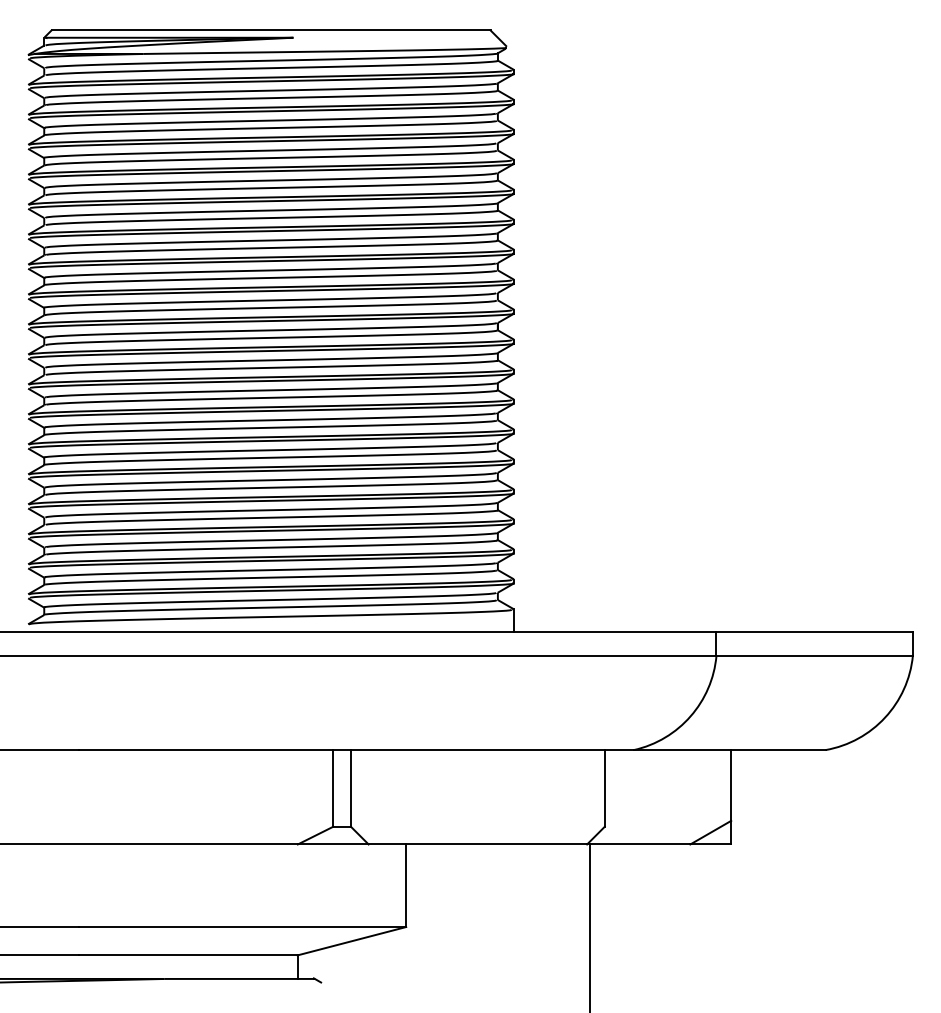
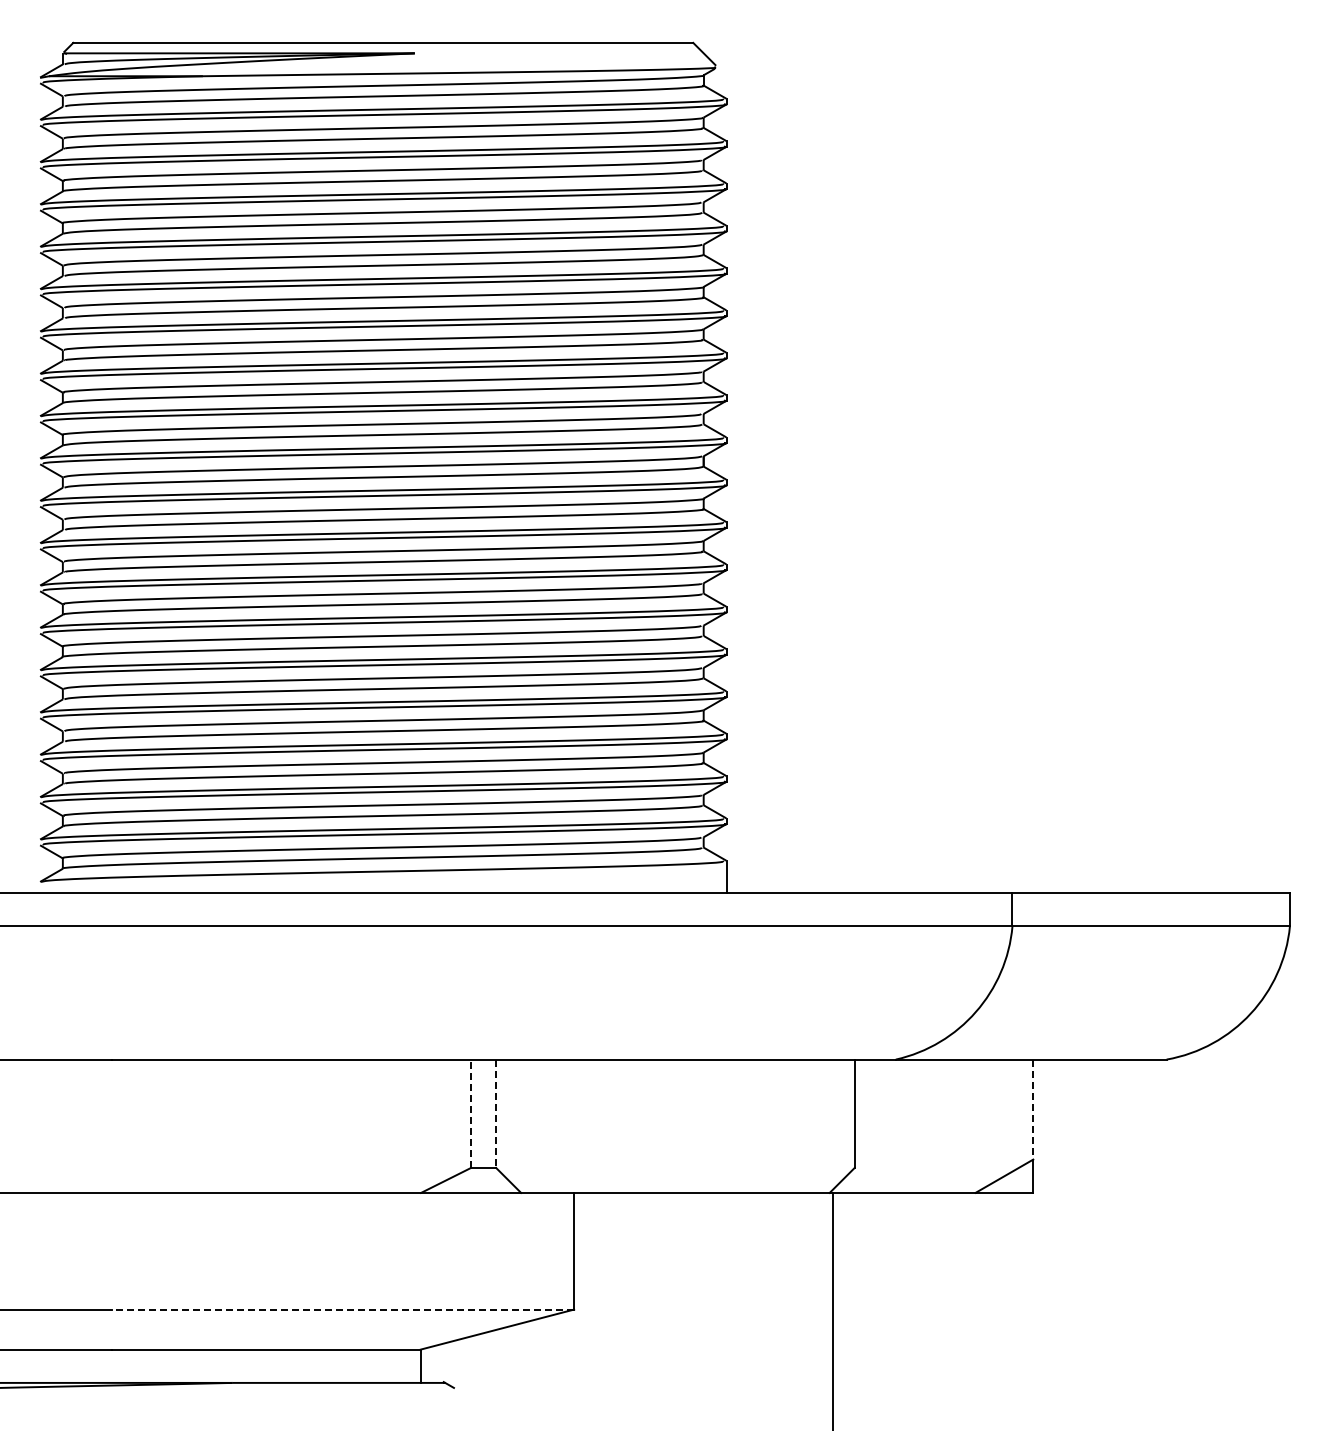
line: (731, 785) -> (1033, 1109), solid -> dashed
line: (333, 788) -> (471, 1113), solid -> dashed
line: (351, 788) -> (496, 1114), solid -> dashed
line: (242, 926) -> (343, 1309), solid -> dashed

